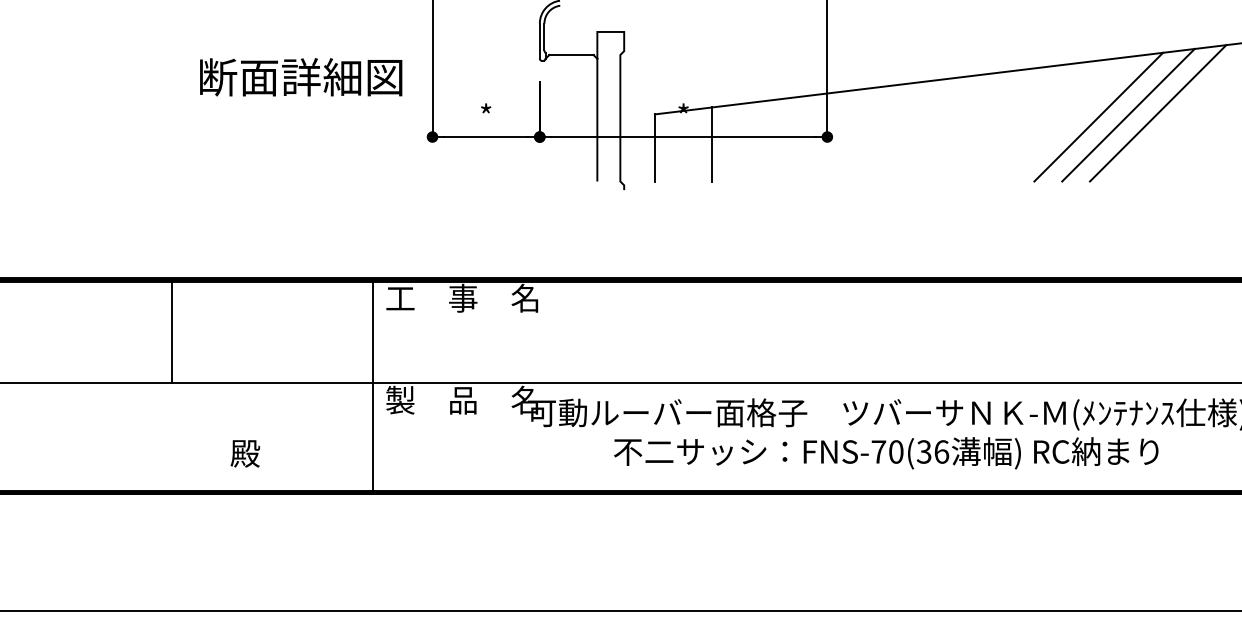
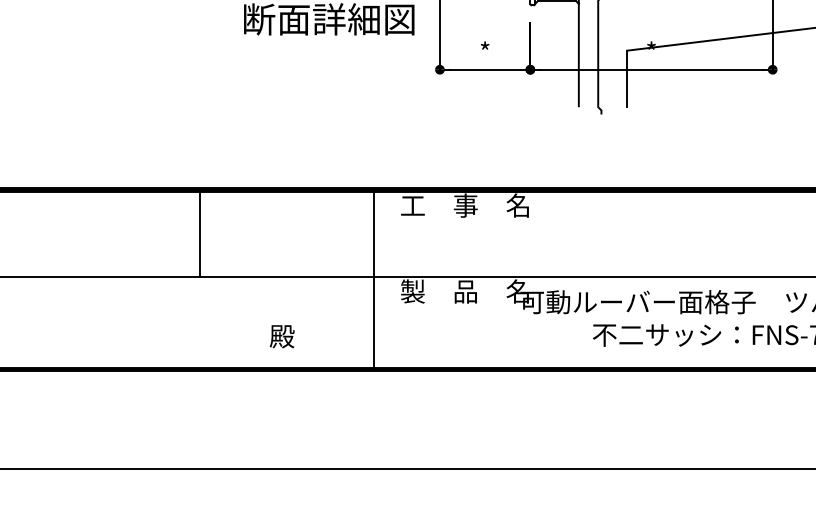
line: (712, 144) -> (675, 76), removed
line: (171, 331) -> (199, 233), moved
line: (373, 386) -> (374, 279), moved

